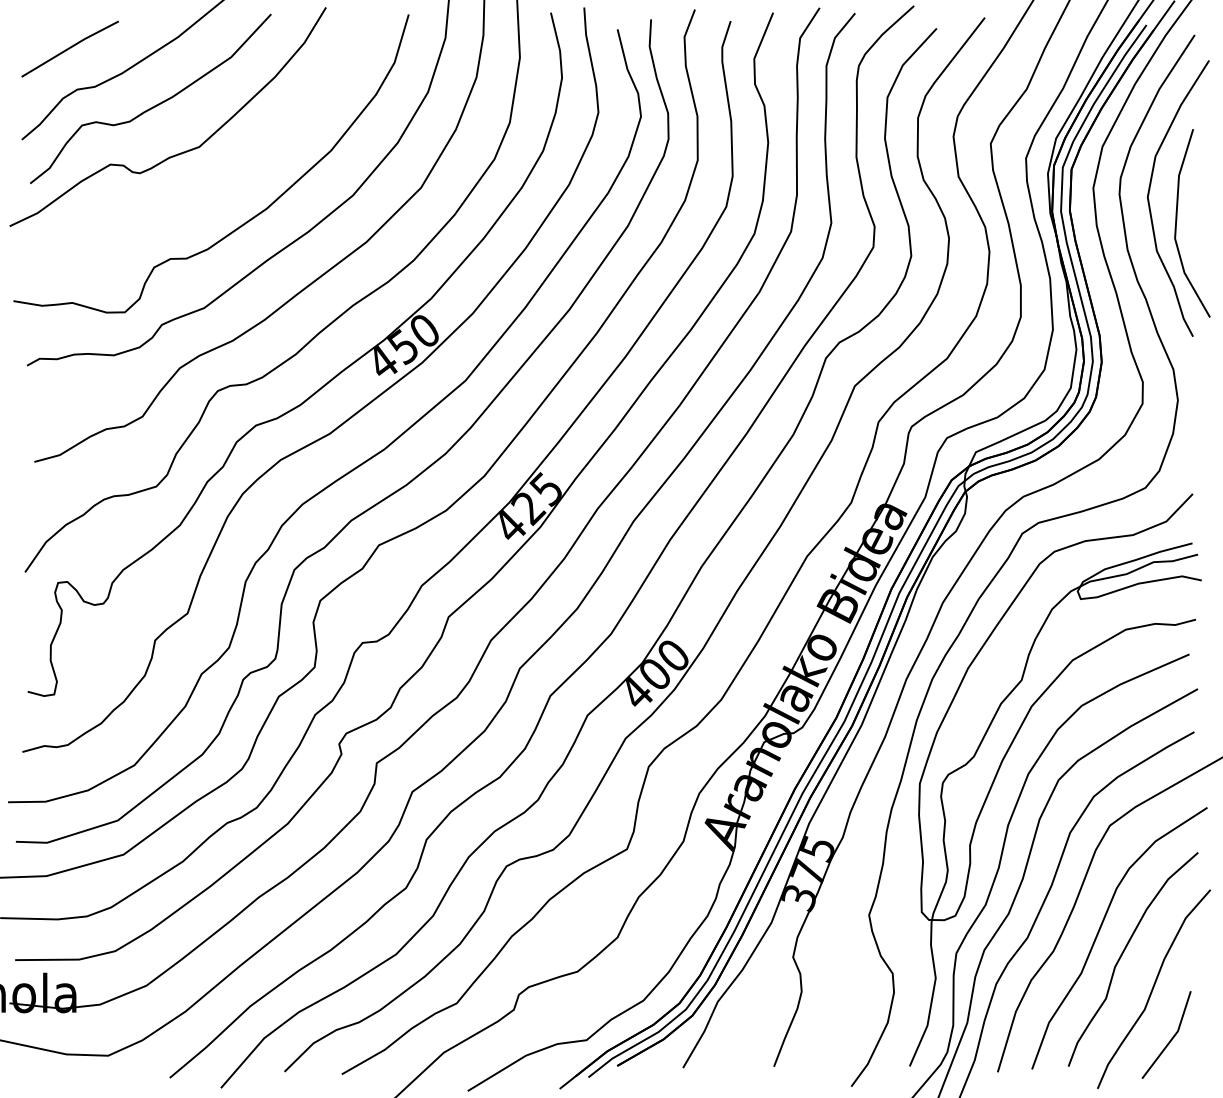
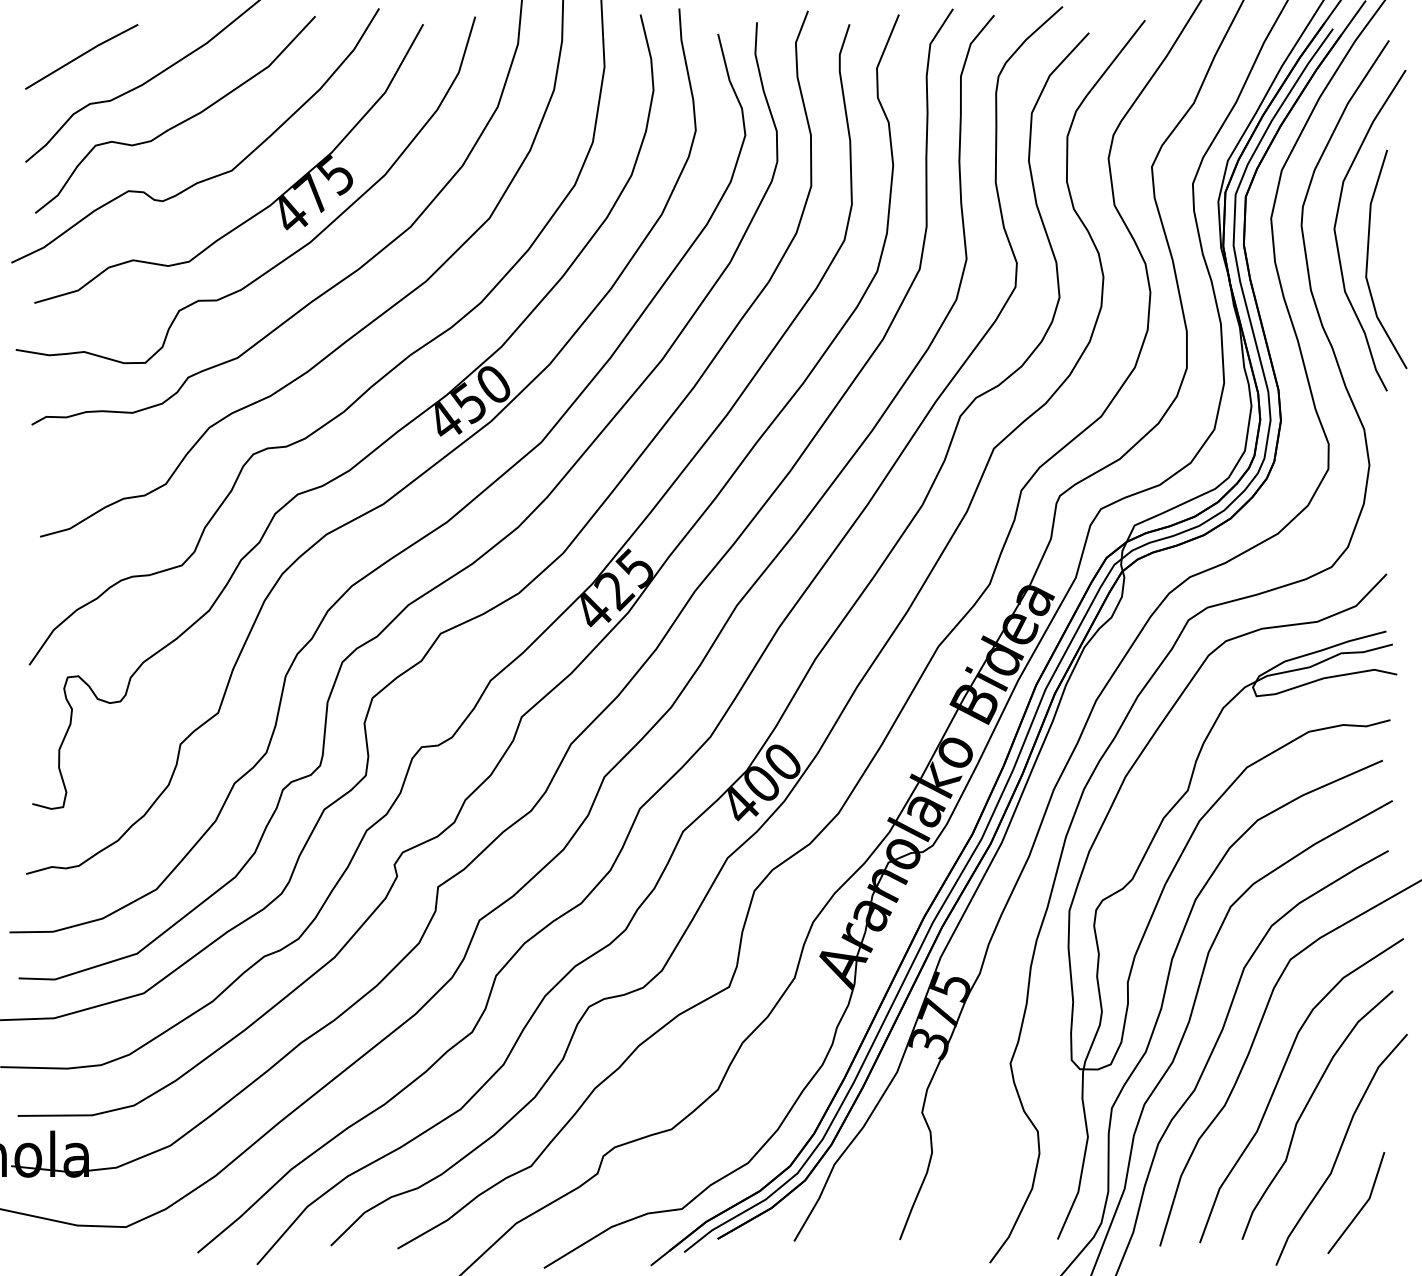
part: (223, 181) -> (259, 210), added

